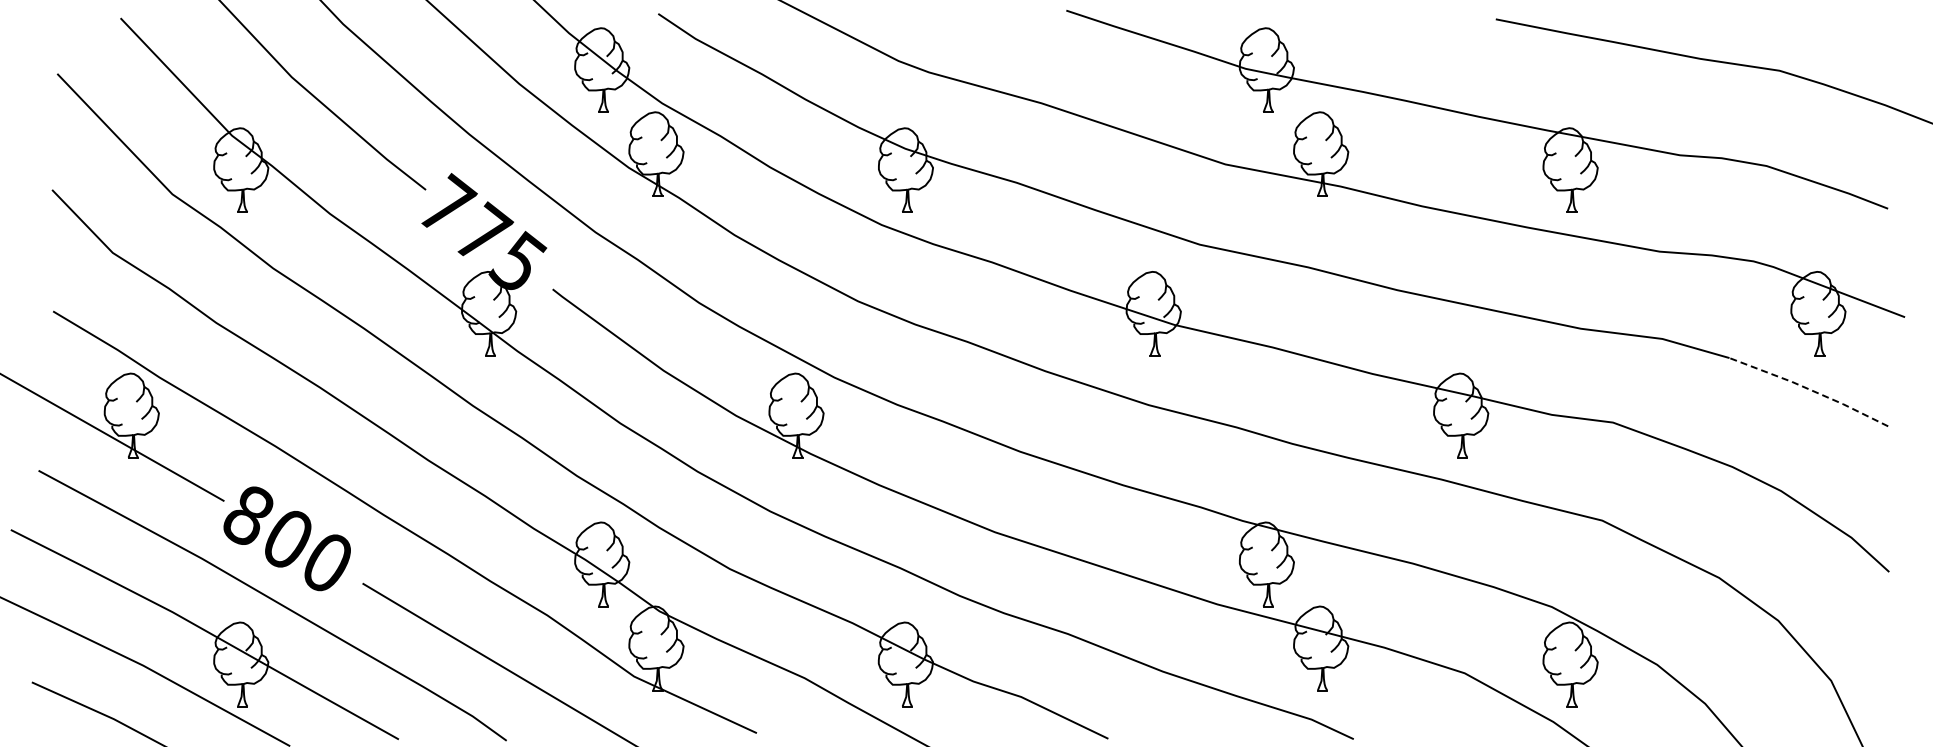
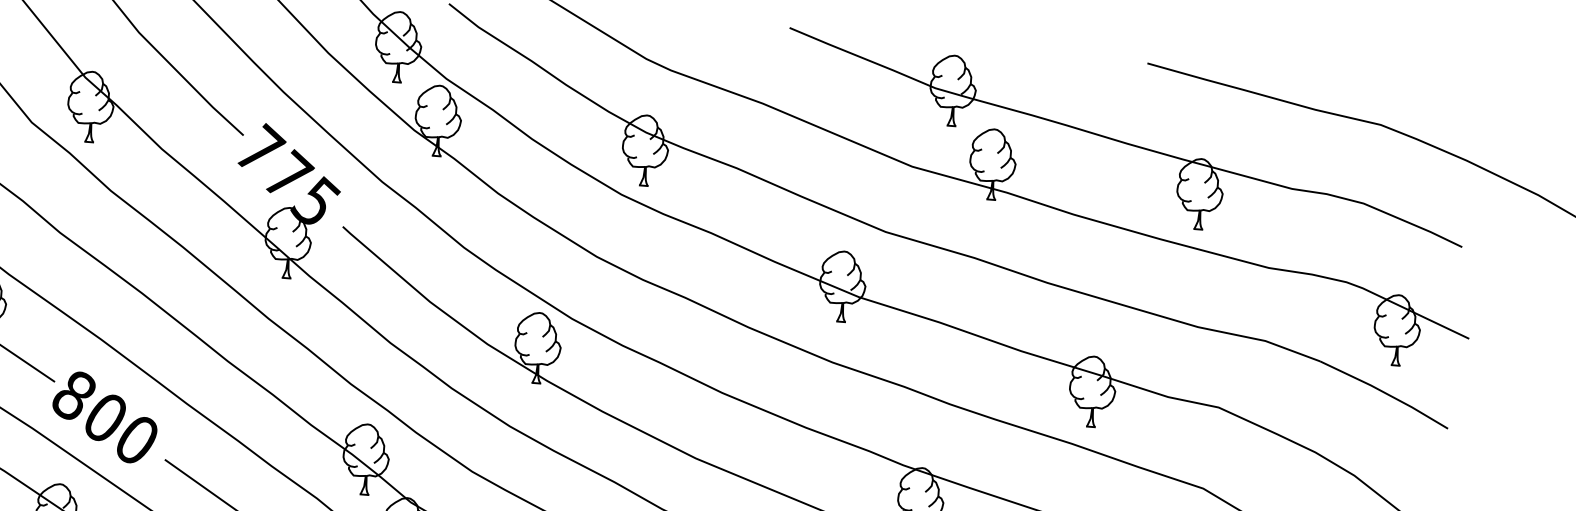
line: (1809, 389) -> (1384, 392), dashed -> solid

